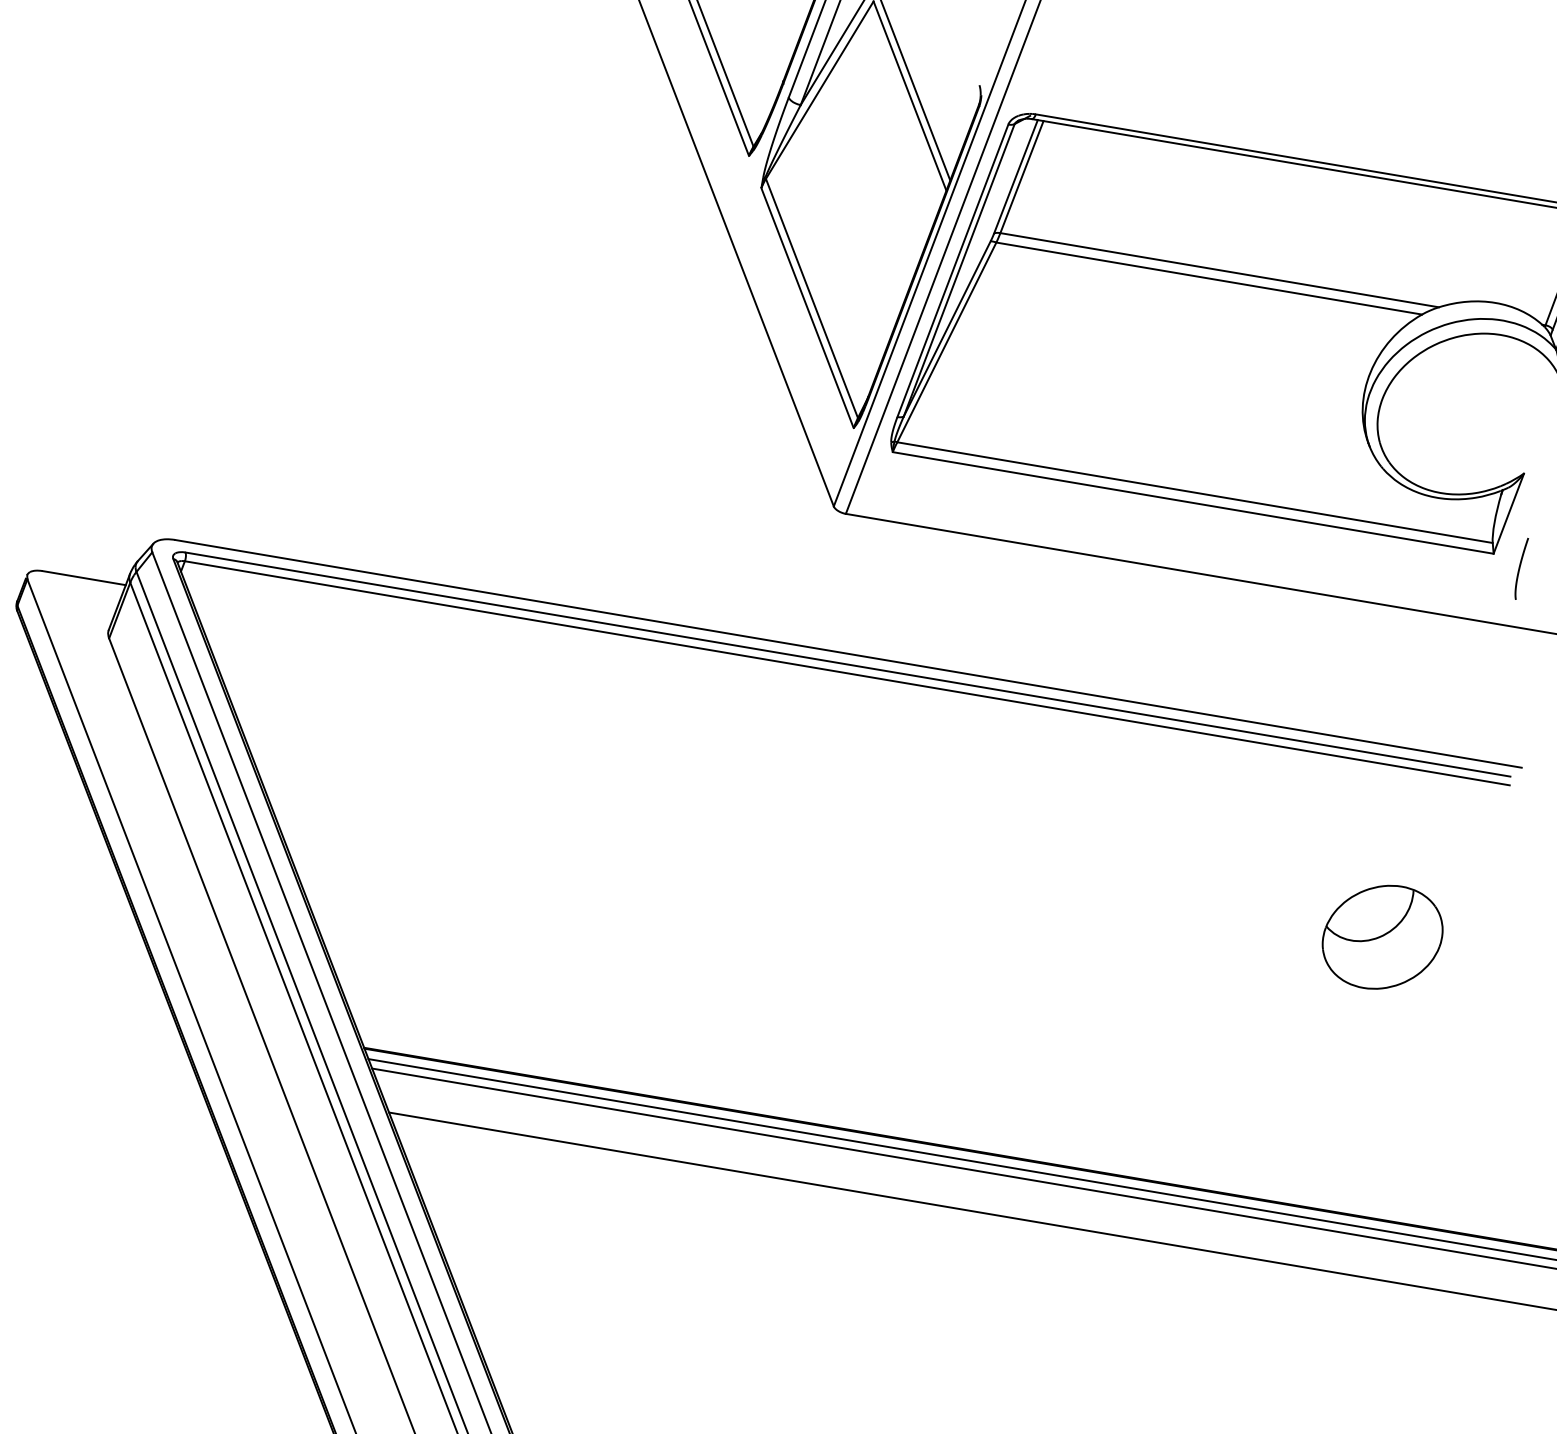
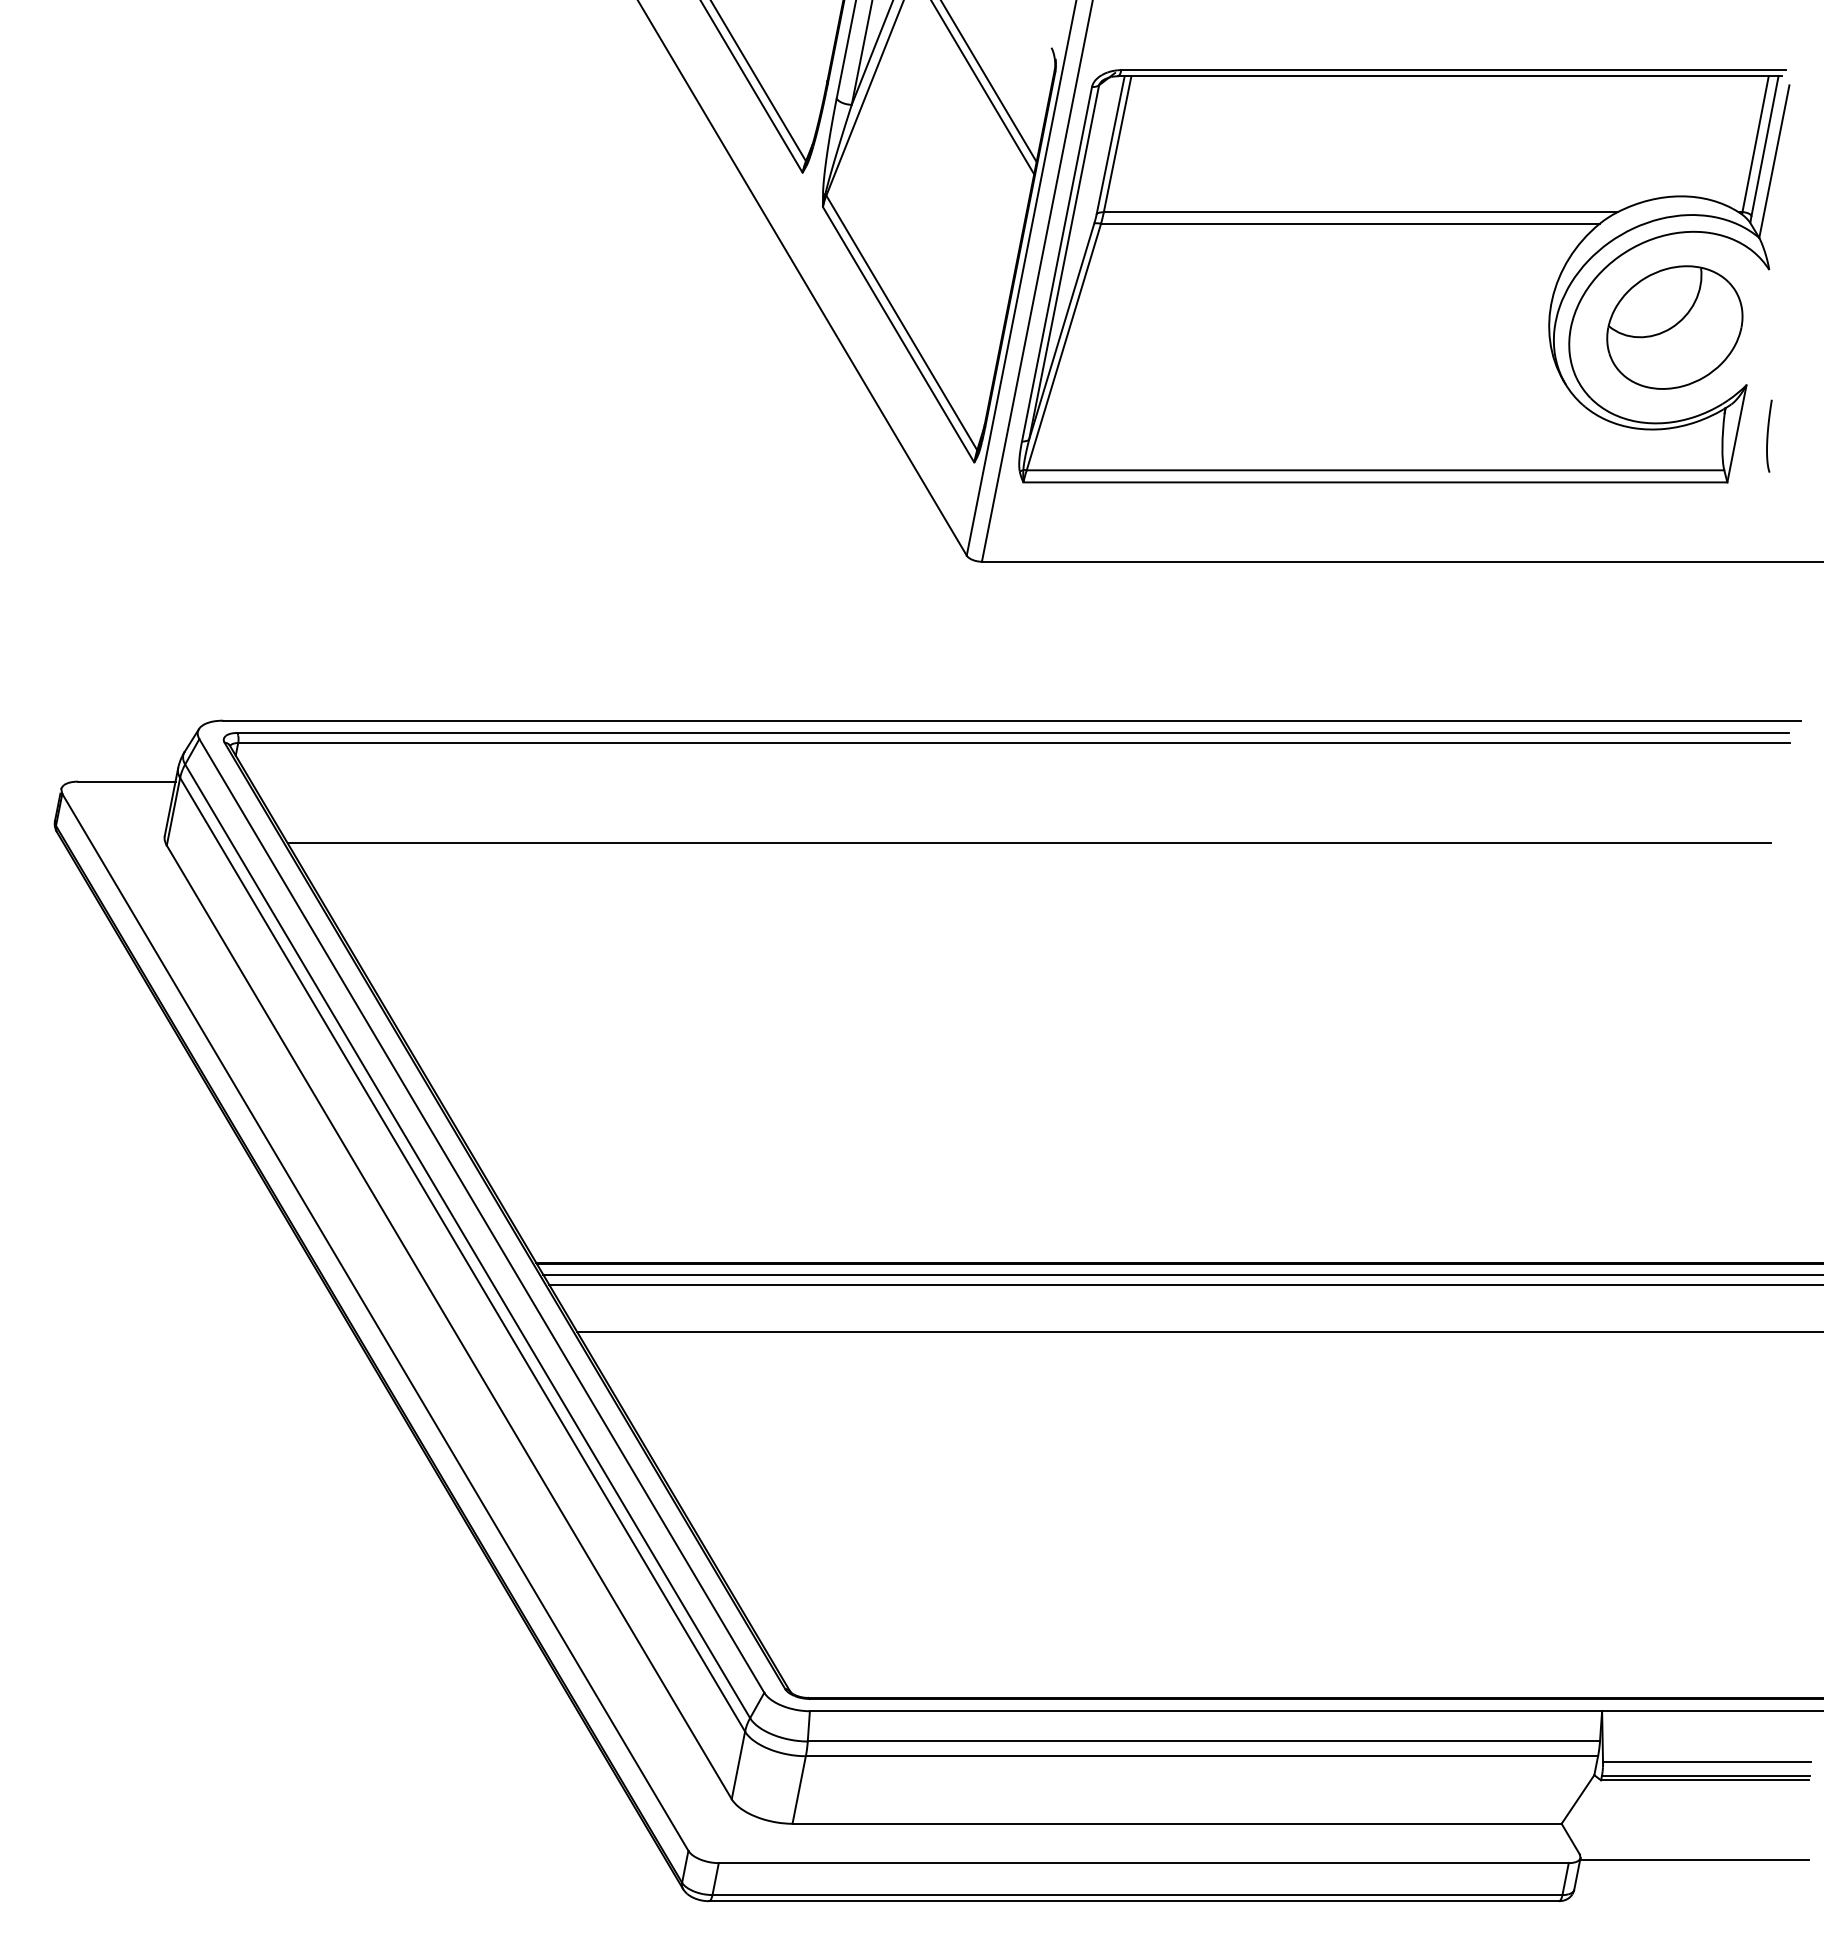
curve: (1520, 568) -> (1768, 435), moved
line: (844, 761) -> (1028, 843), added
part: (1382, 937) -> (1674, 327), moved

